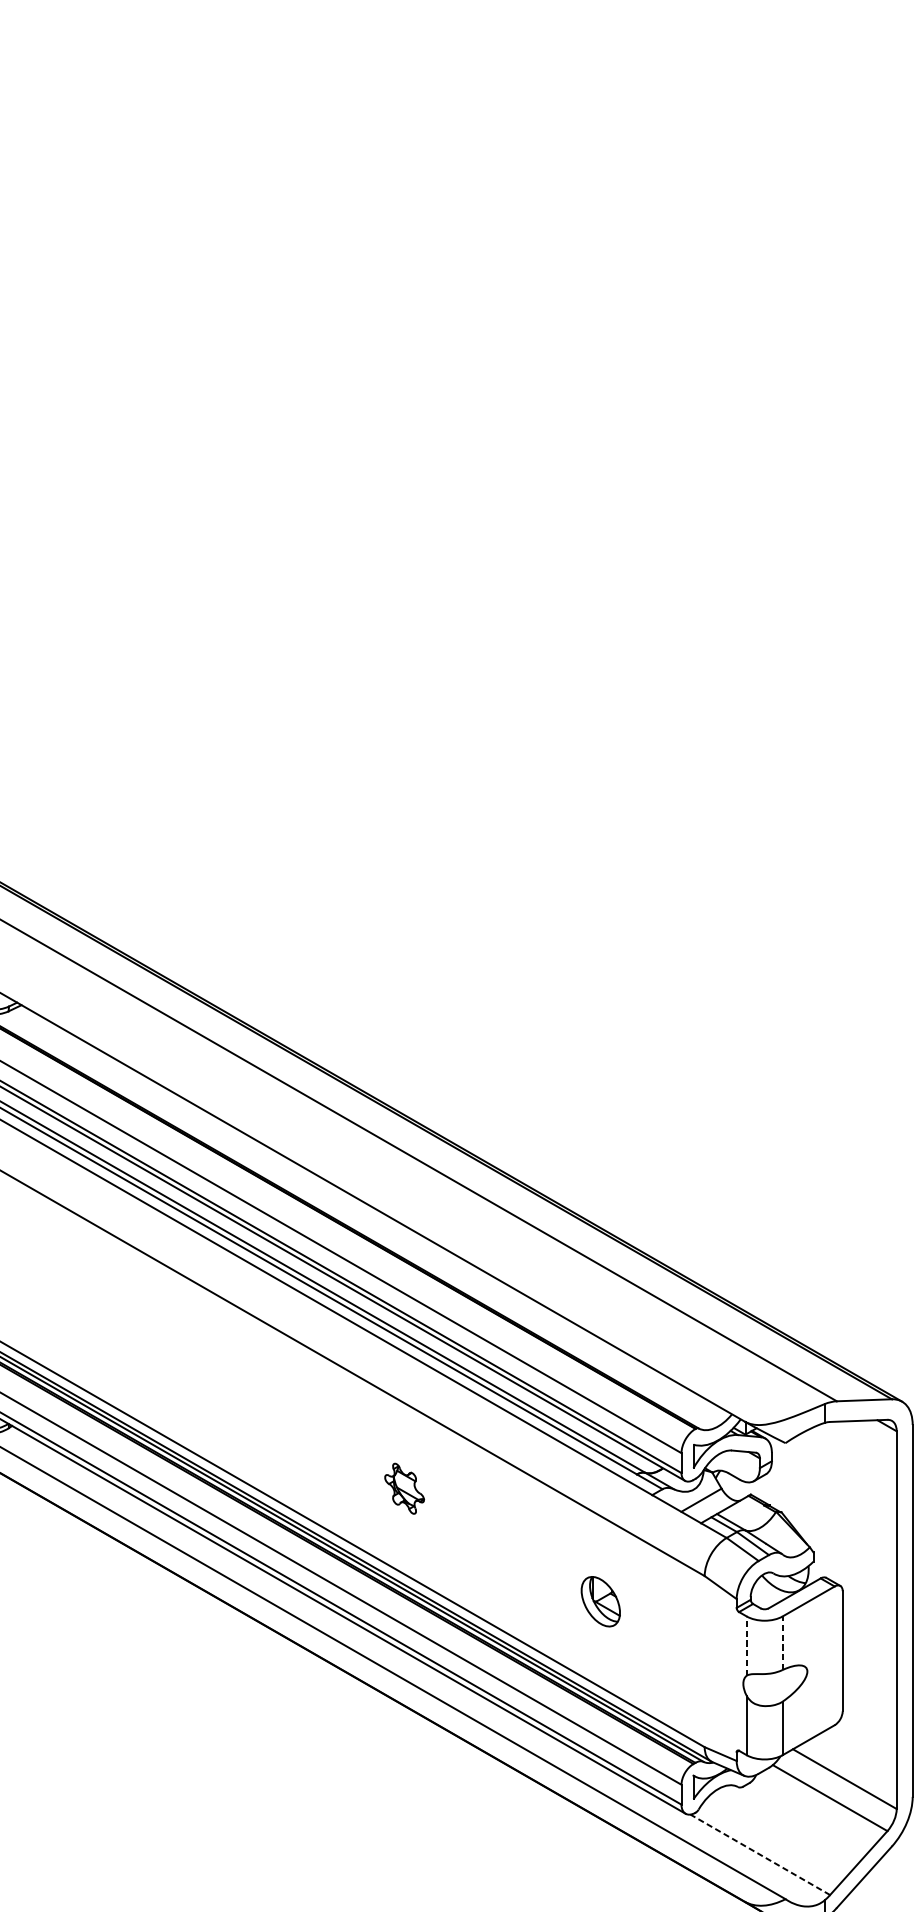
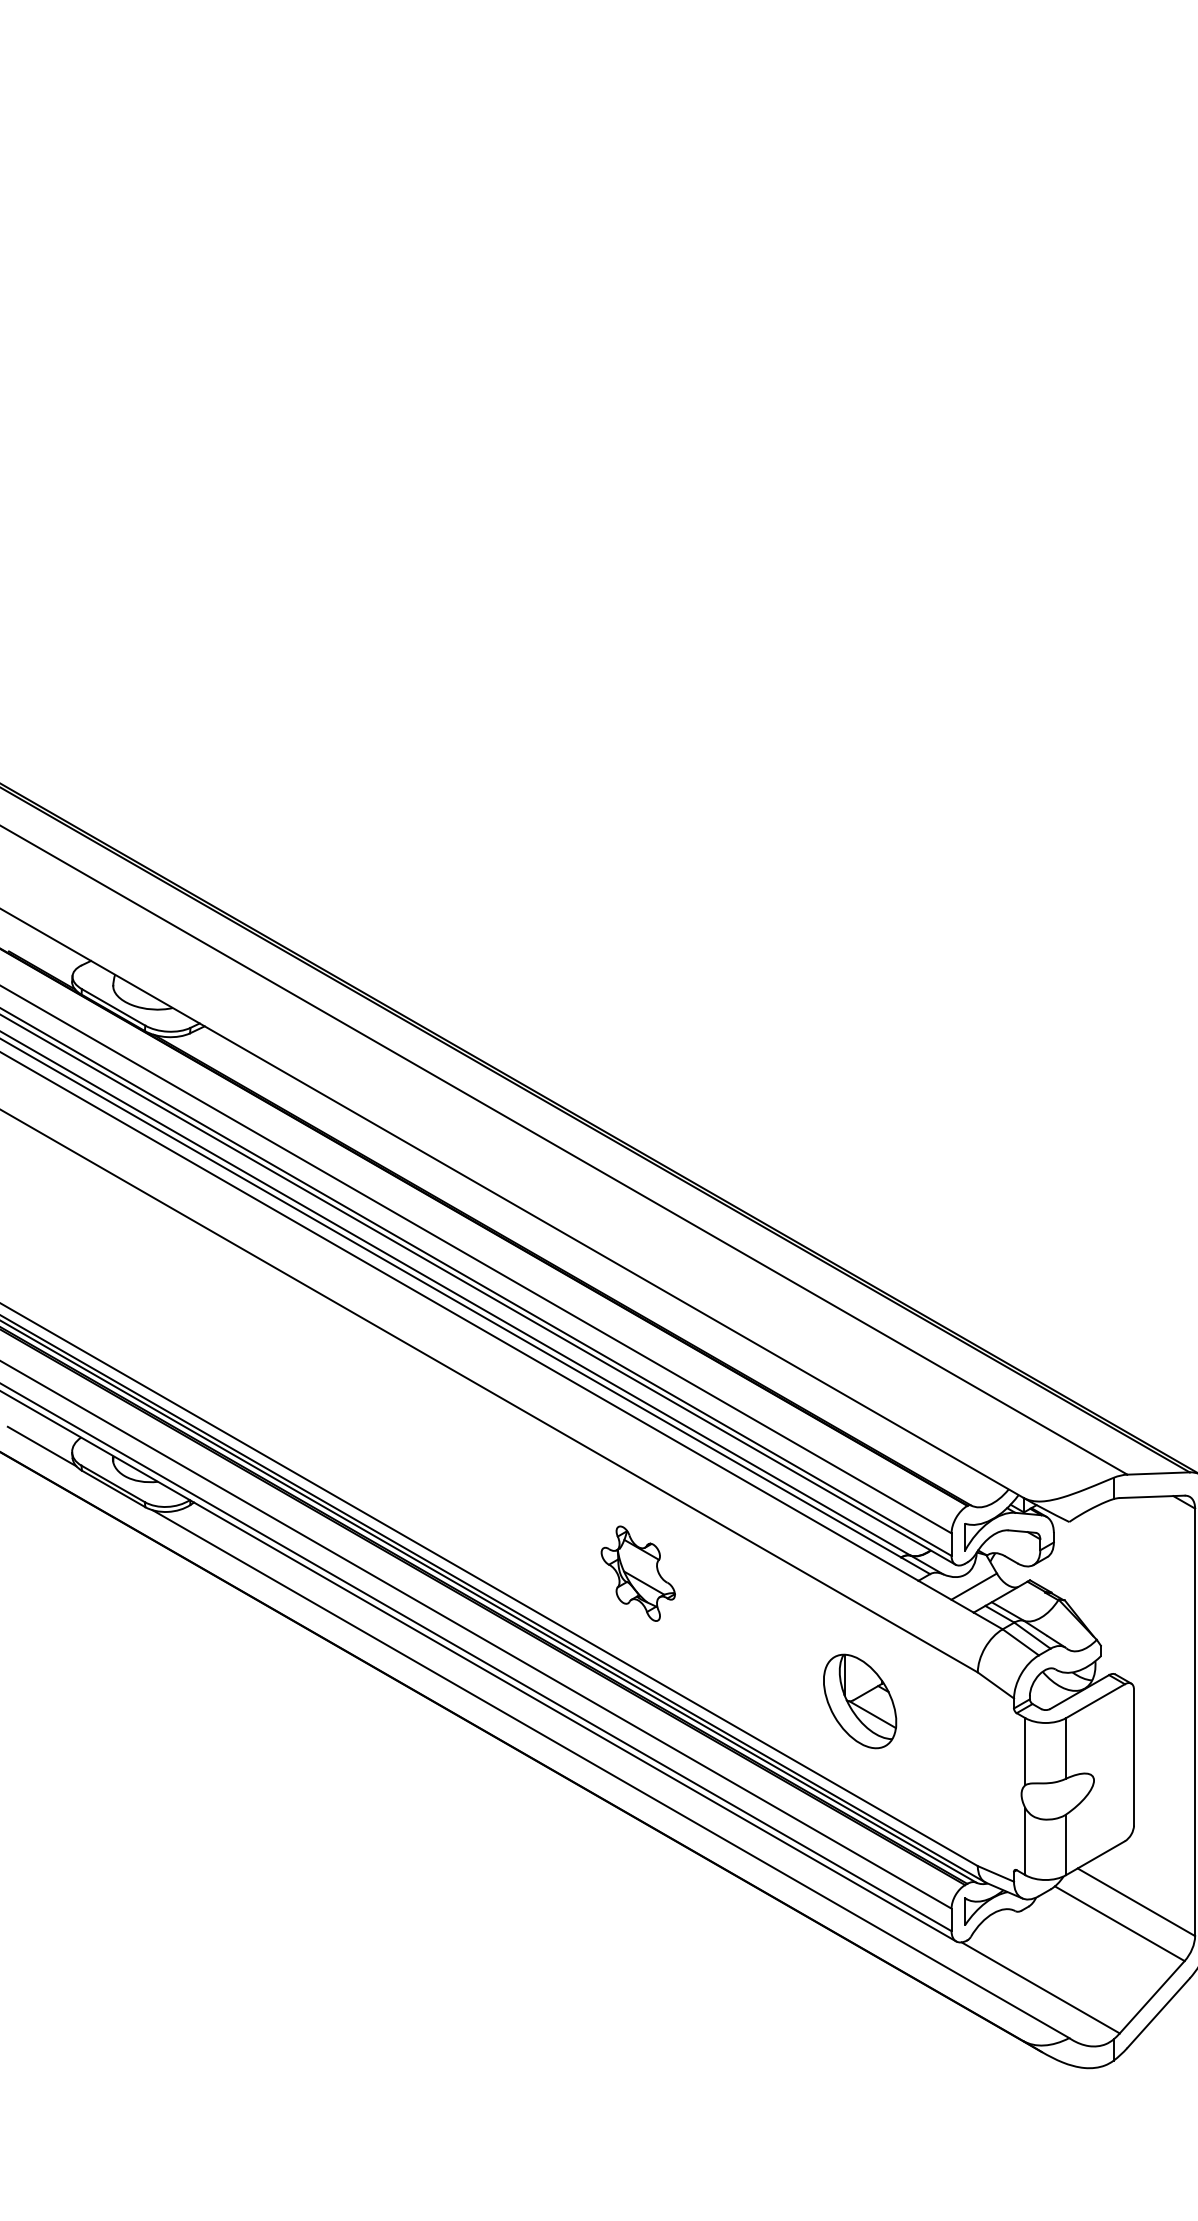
part: (403, 1488) -> (637, 1573), size x1.67
part: (601, 1601) -> (860, 1701), size x1.67
line: (783, 1642) -> (1066, 1747), dashed -> solid
line: (746, 1645) -> (1025, 1751), dashed -> solid
line: (760, 1854) -> (1040, 1987), dashed -> solid

